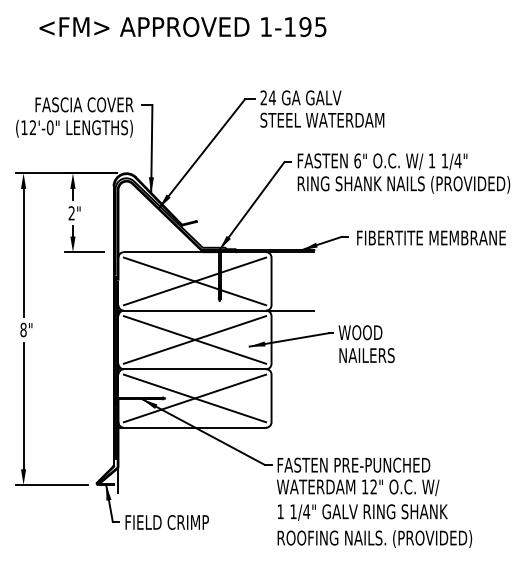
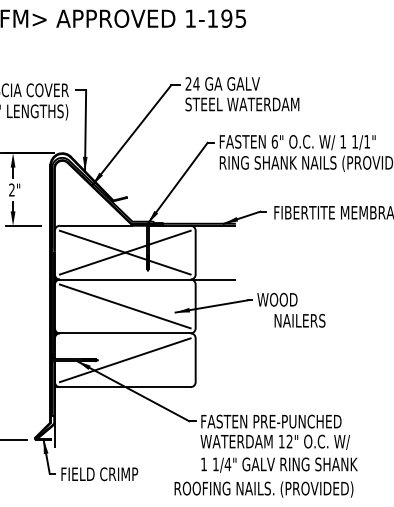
text: (457, 160) -> (366, 141), 1/4" -> 1/1"
line: (194, 339) -> (124, 306), removed
text: (366, 355) -> (299, 320), moved
line: (194, 398) -> (124, 360), removed
text: (374, 538) -> (263, 489), moved

